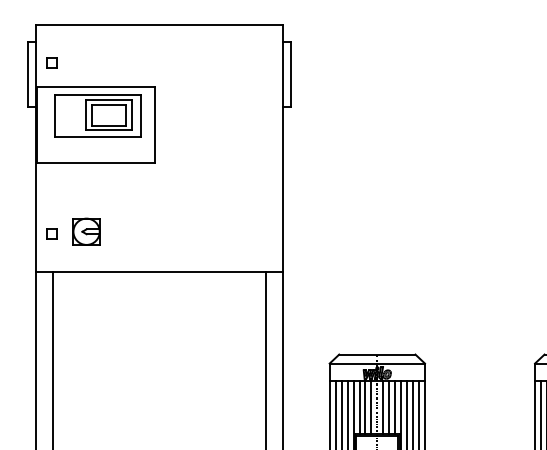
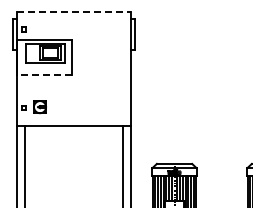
line: (158, 24) -> (73, 11), solid -> dashed
line: (94, 163) -> (43, 75), solid -> dashed

